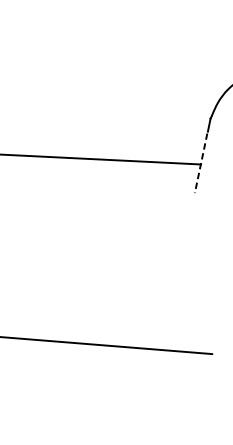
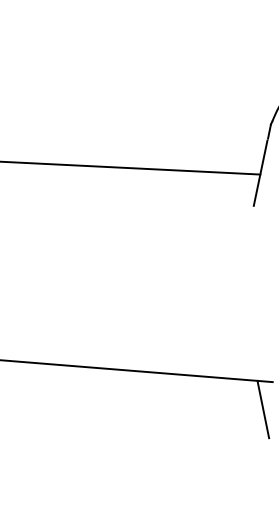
line: (201, 163) -> (260, 173), dashed -> solid
line: (203, 379) -> (263, 409), added

